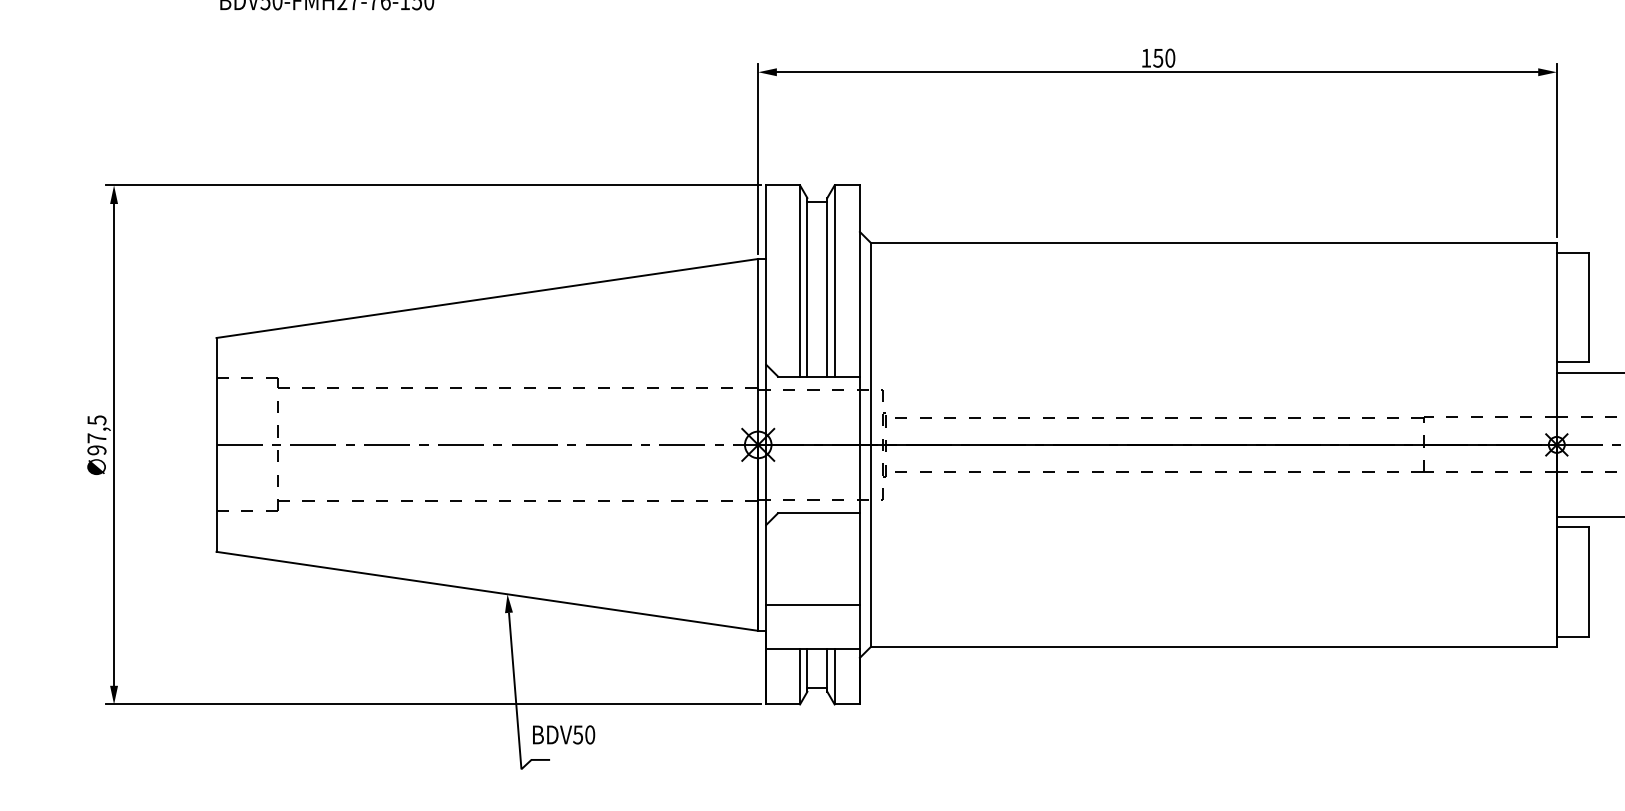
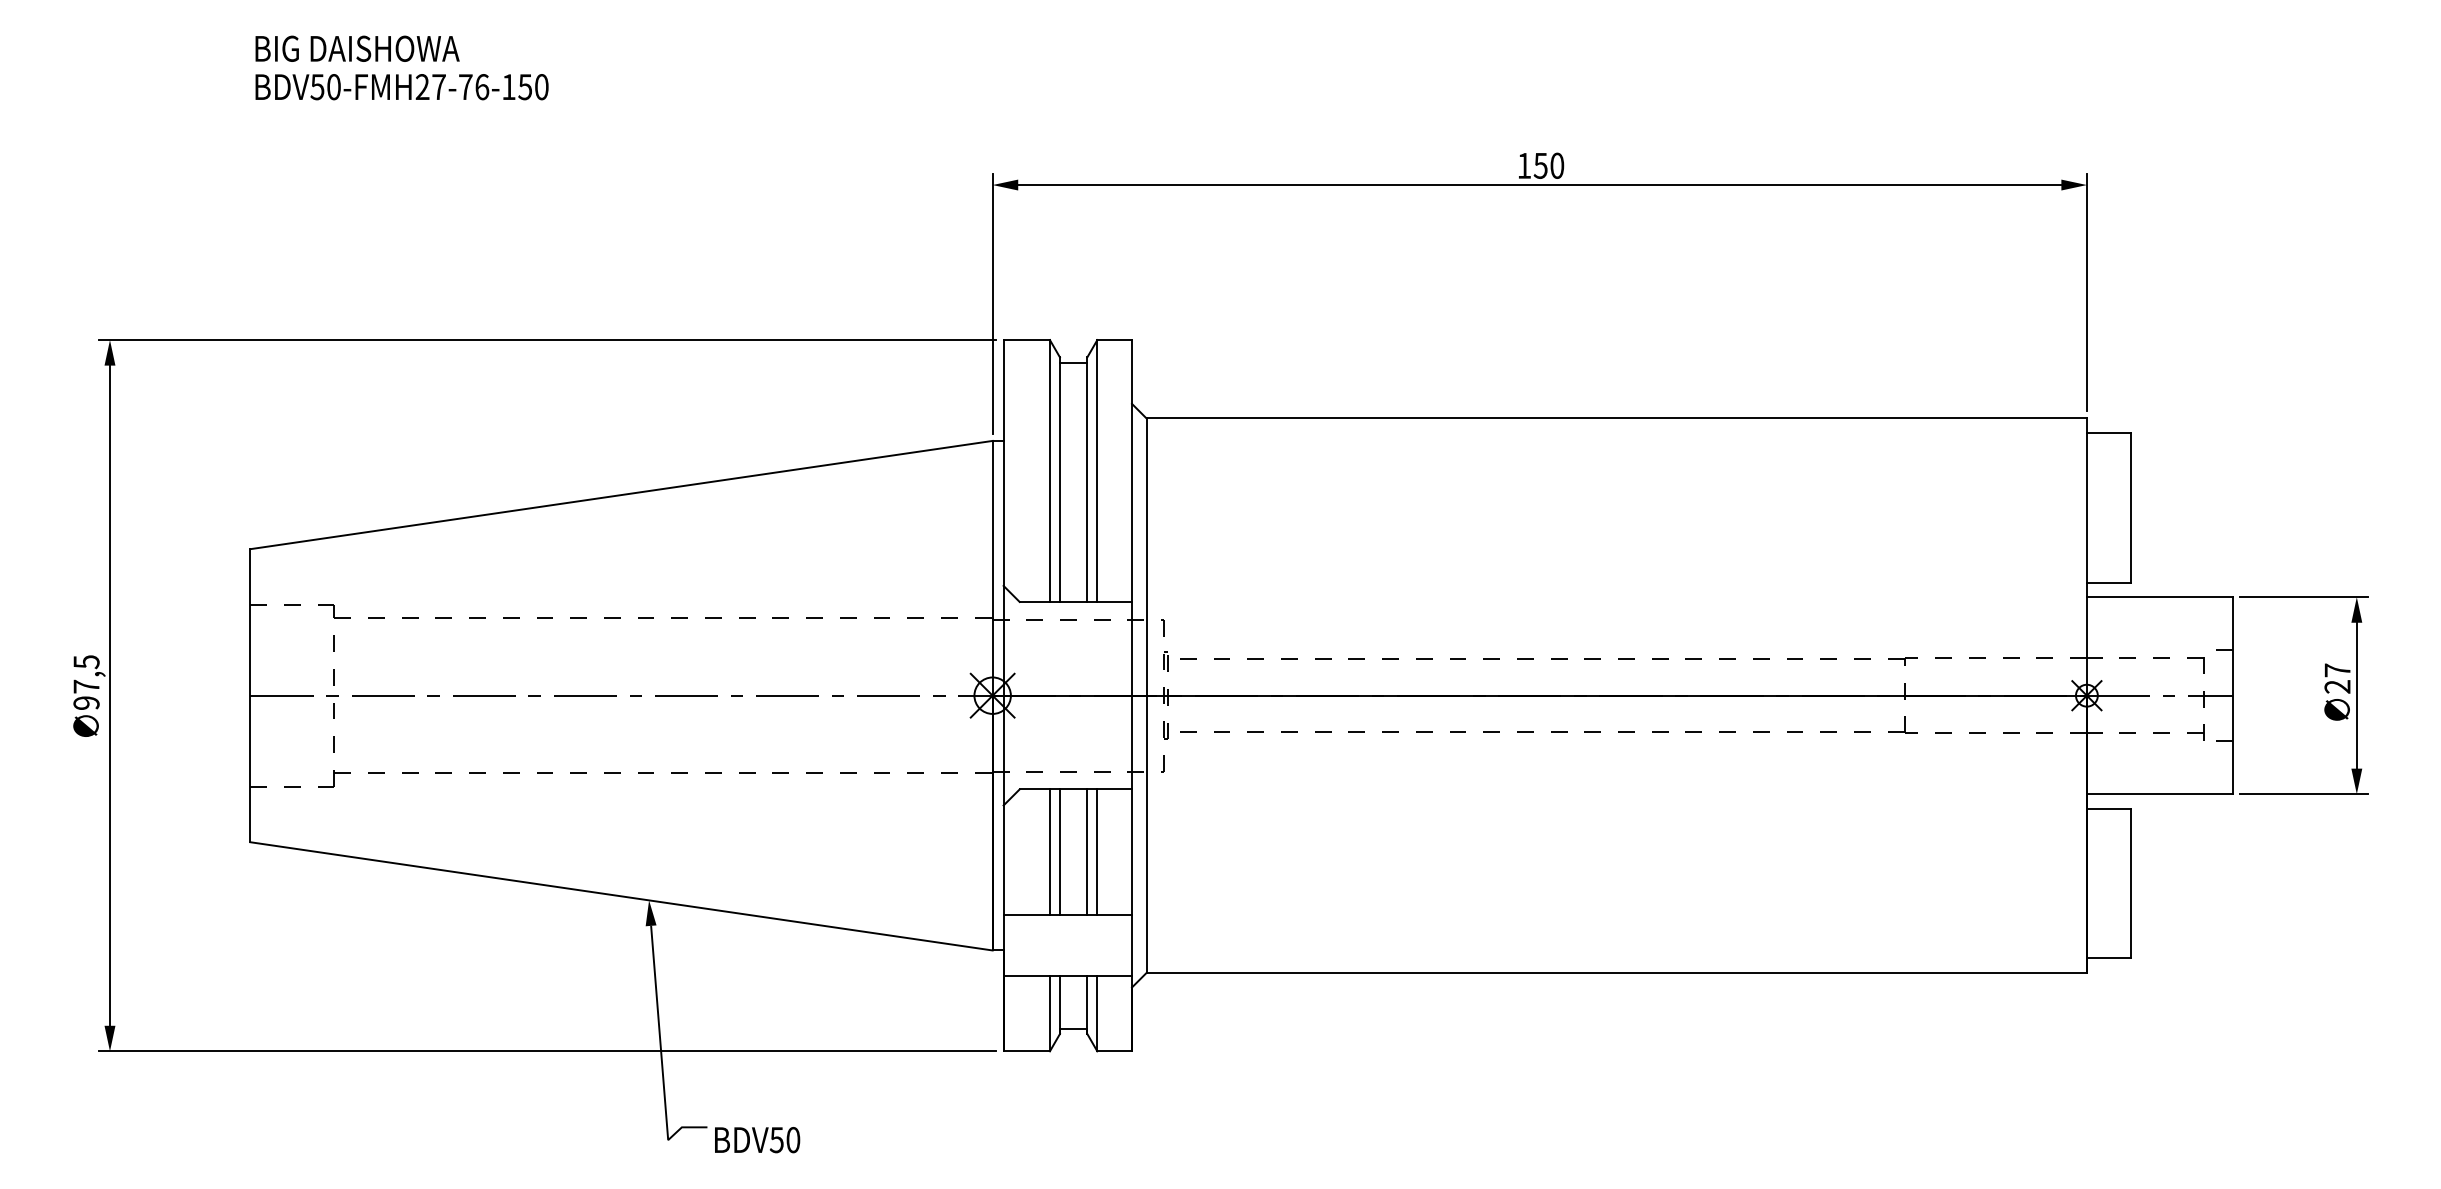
line: (799, 558) -> (1049, 851), added
line: (807, 558) -> (1059, 851), added
line: (827, 558) -> (1087, 851), added
line: (834, 558) -> (1097, 851), added
text: (564, 735) -> (757, 1140), moved

